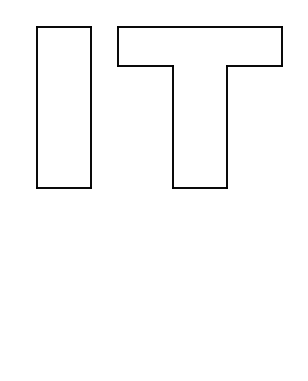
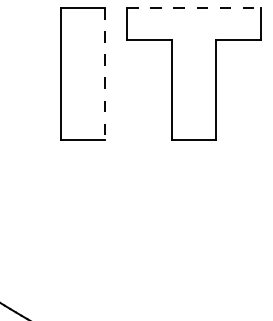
line: (200, 26) -> (194, 7), solid -> dashed
line: (91, 106) -> (105, 73), solid -> dashed

